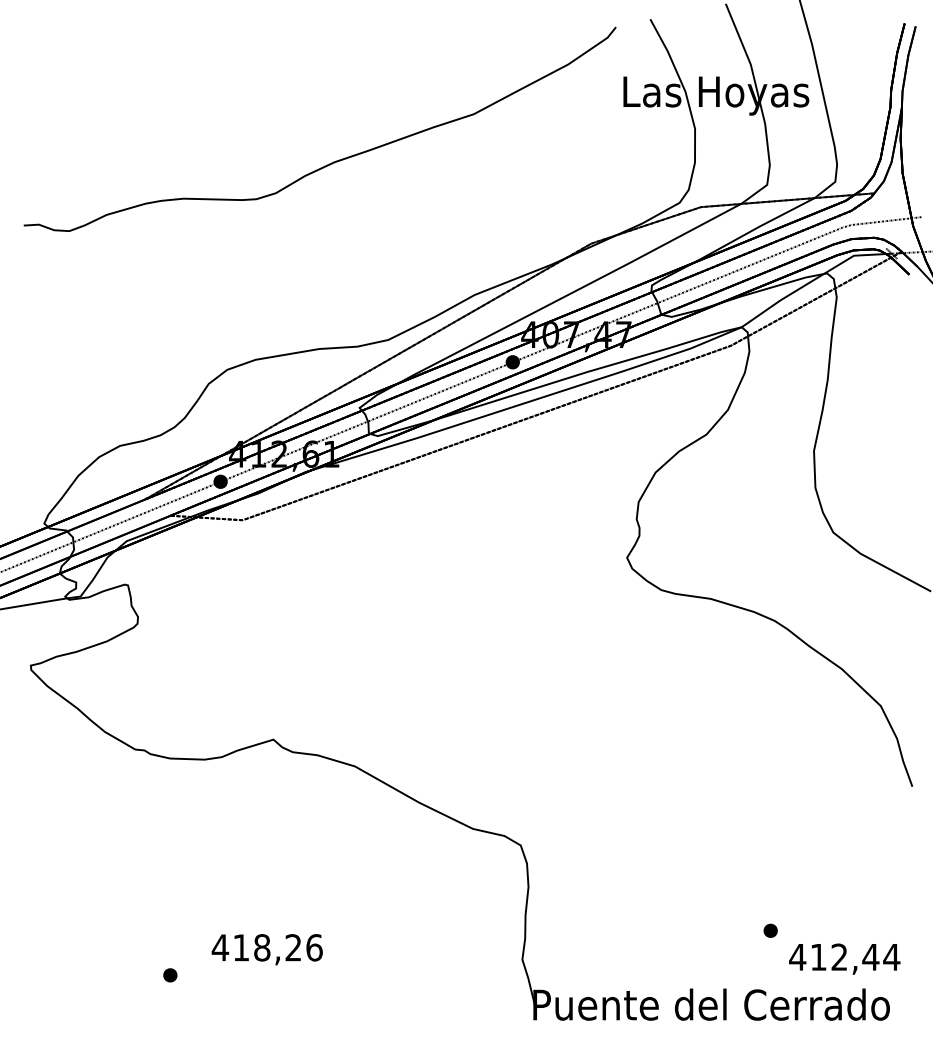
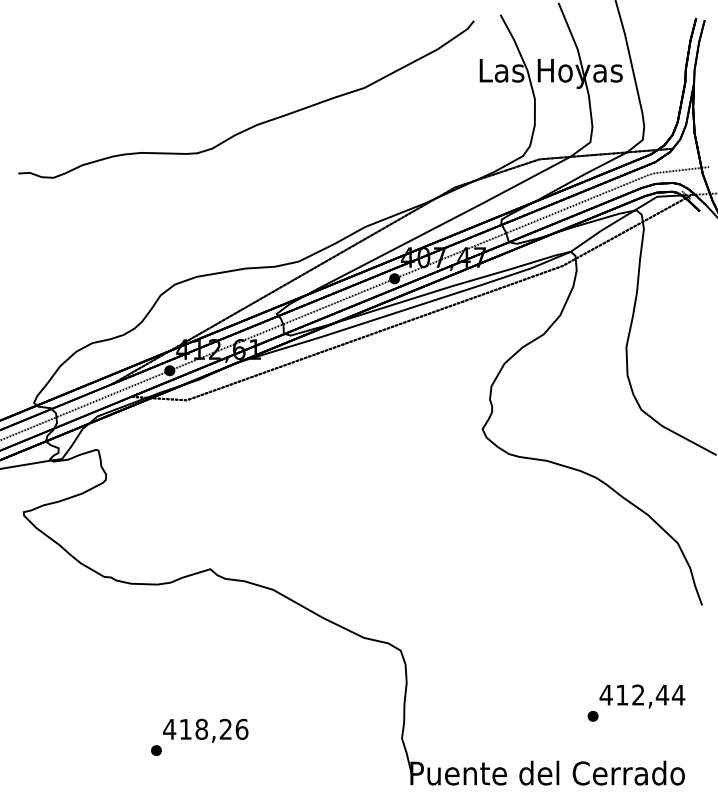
text: (844, 958) -> (642, 696), moved
part: (170, 975) -> (156, 750), moved

